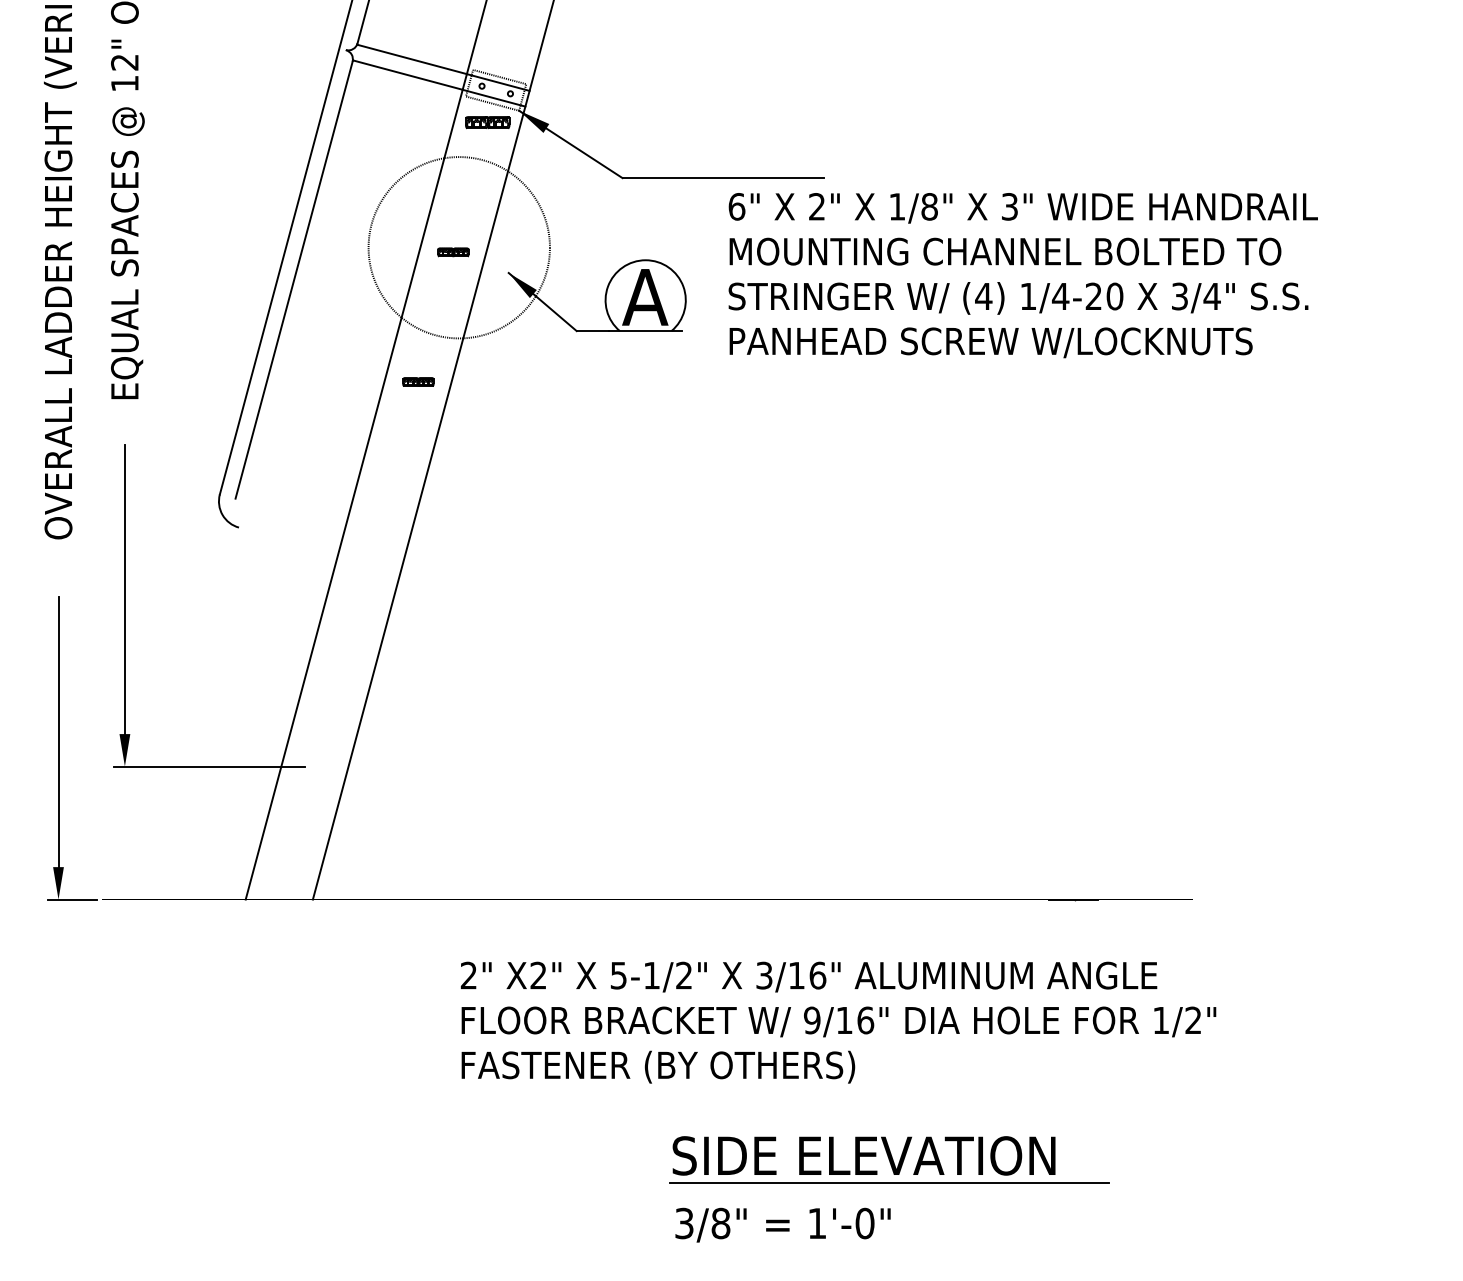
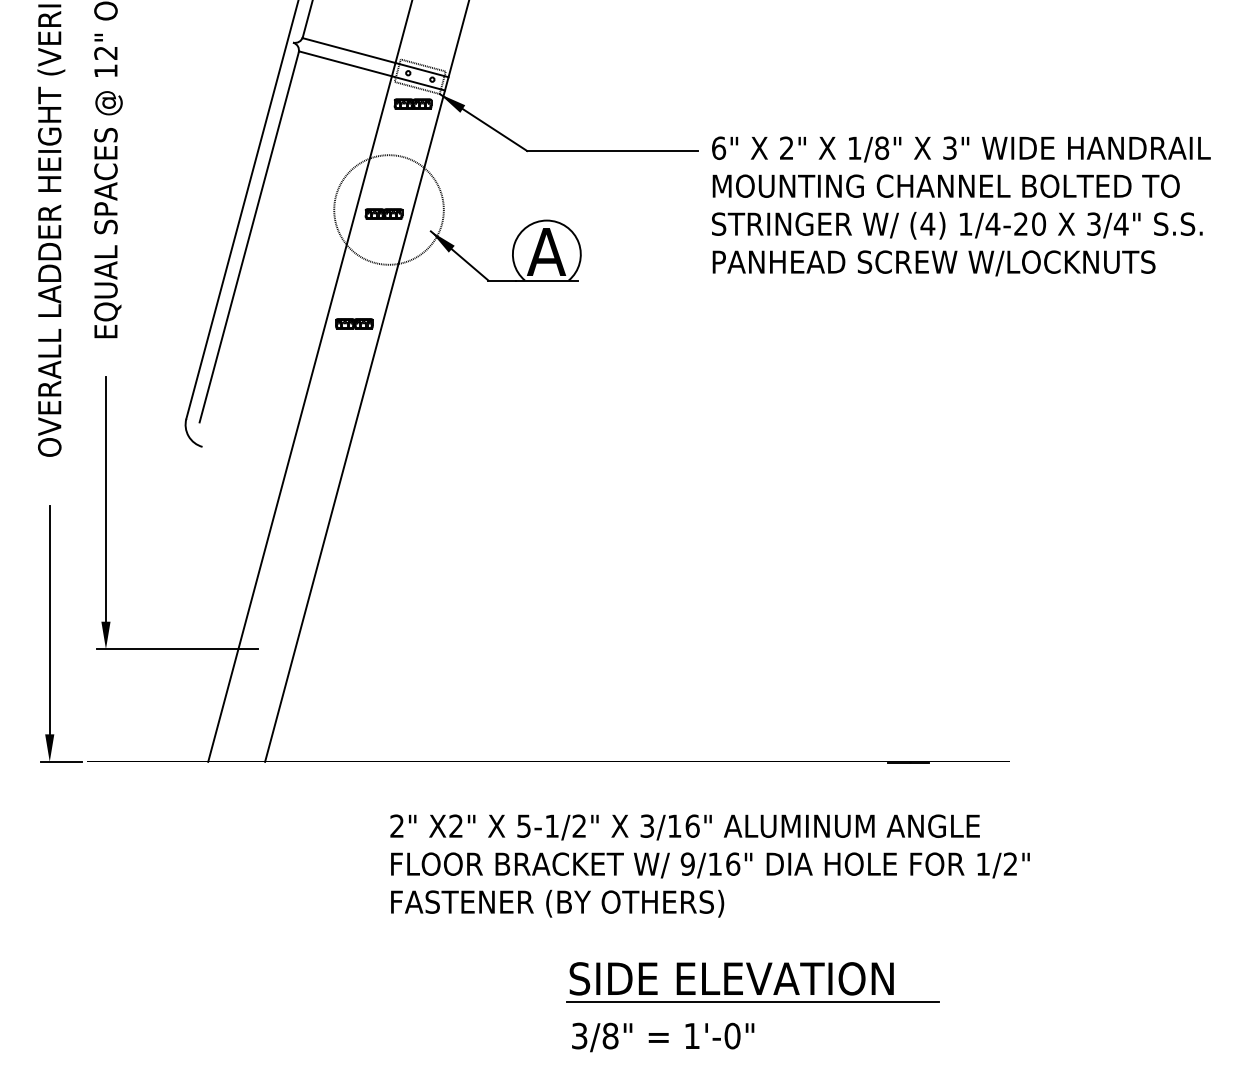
circle: (459, 247) -> (389, 209), size x0.71
part: (453, 252) -> (384, 214), size x1.43
text: (1022, 275) -> (960, 206), moved
part: (418, 381) -> (354, 323), size x1.43

